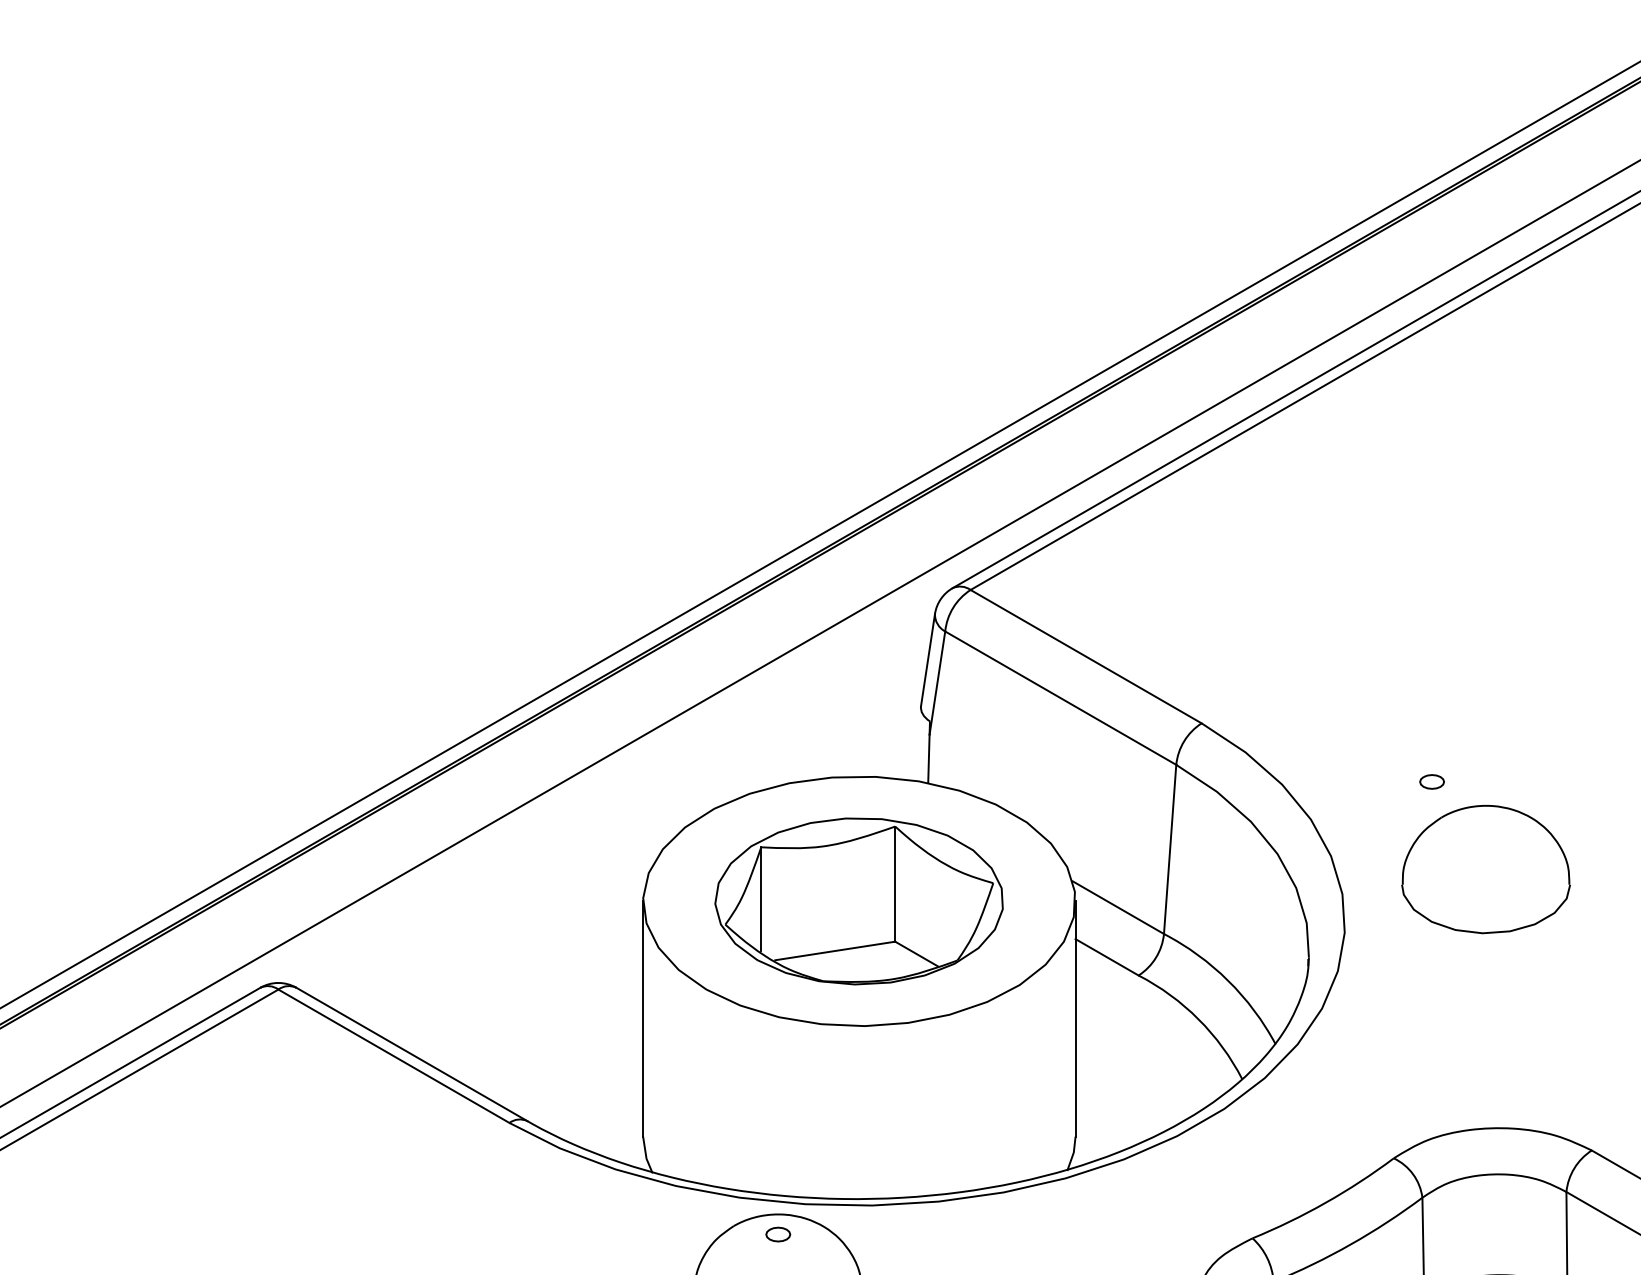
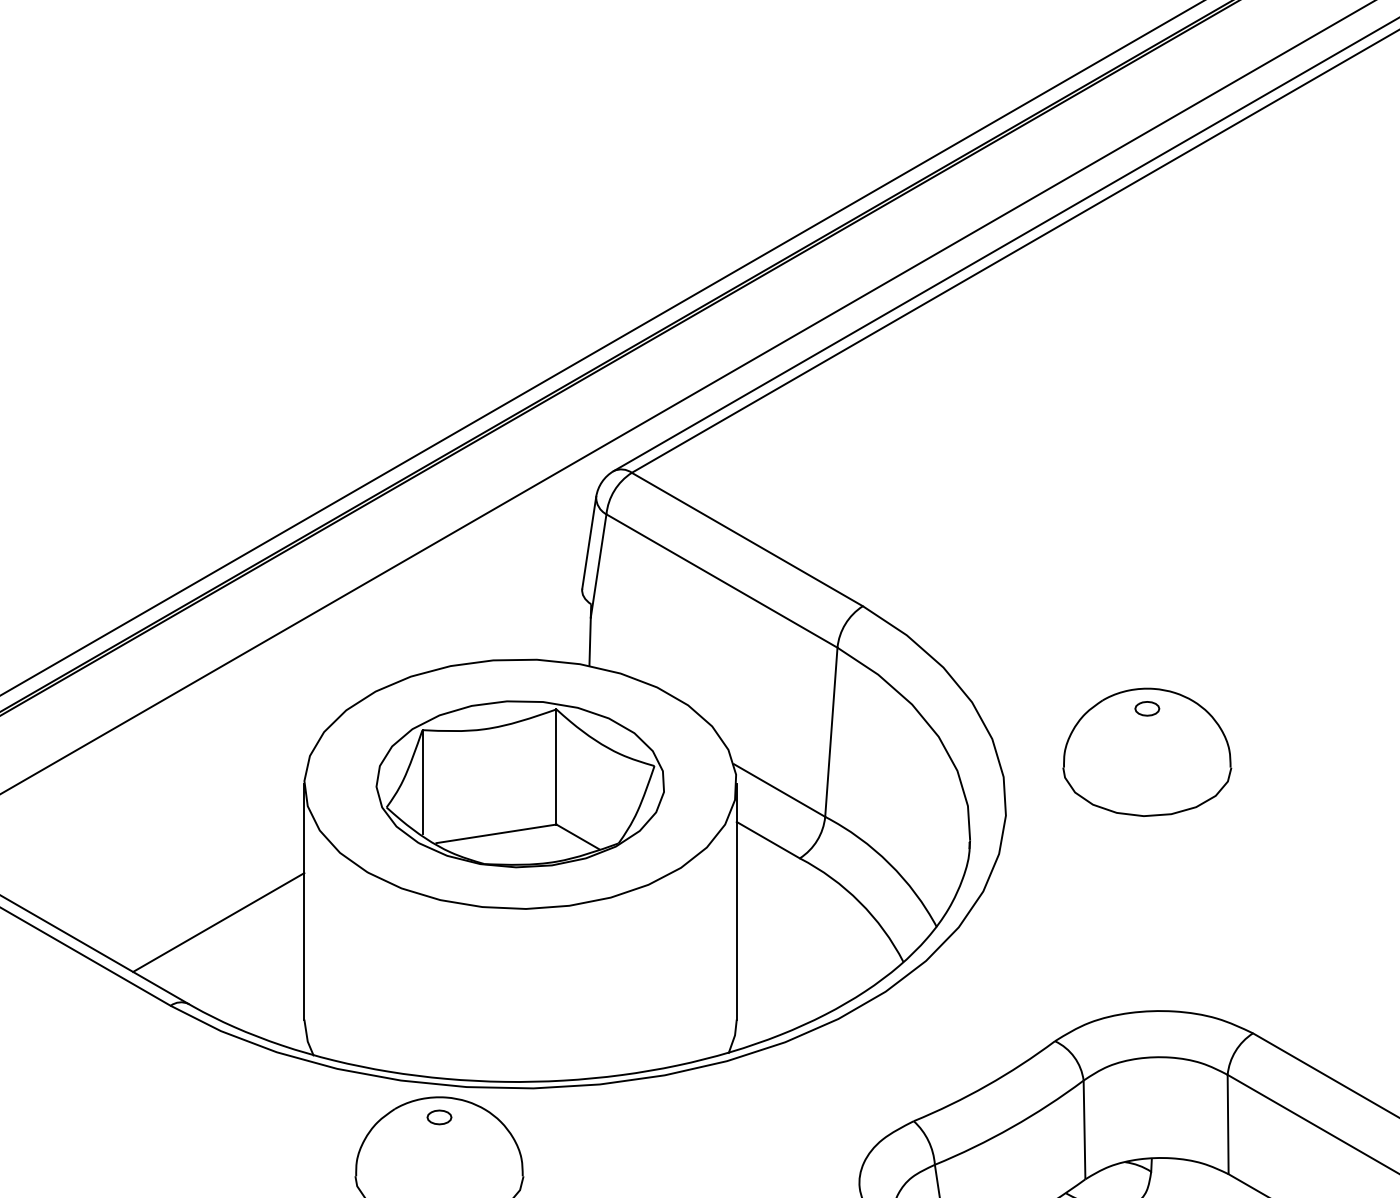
part: (1431, 781) -> (1146, 708), moved
line: (557, 1039) -> (218, 922), added

